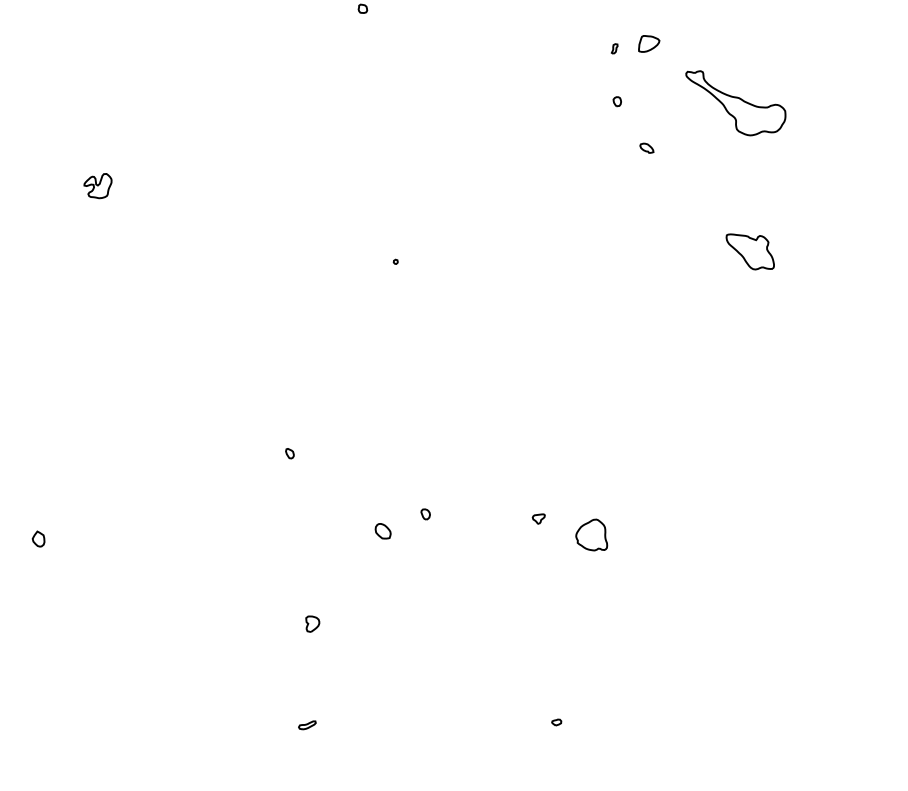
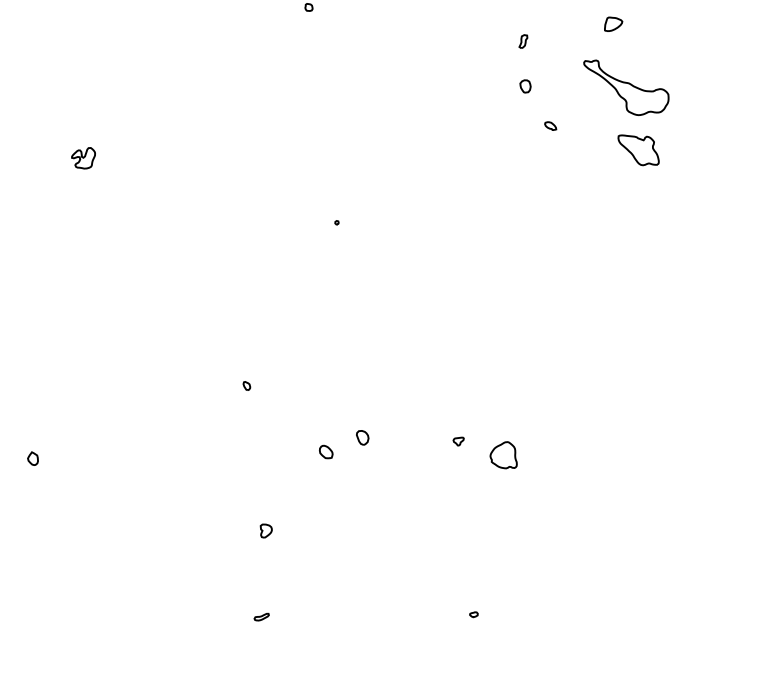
part: (649, 42) -> (613, 23), moved
part: (613, 48) -> (522, 41), size x1.6
part: (617, 101) -> (525, 86), size x1.6
part: (750, 252) -> (638, 150), moved
part: (424, 514) -> (361, 437), size x1.6

